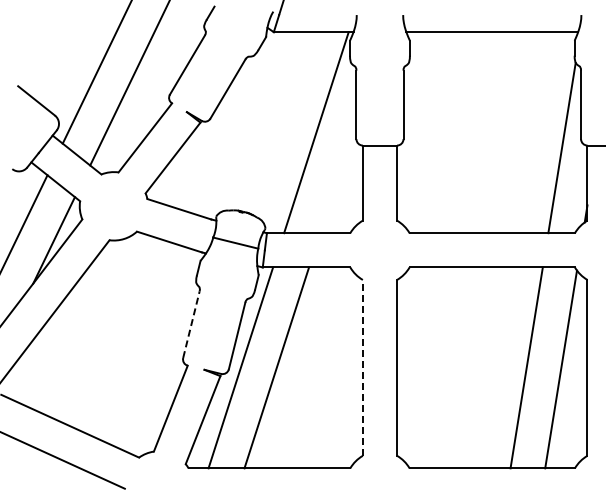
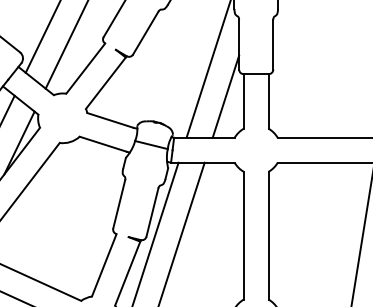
line: (338, 176) -> (226, 96), added
line: (191, 324) -> (119, 204), dashed -> solid
line: (362, 367) -> (243, 235), dashed -> solid

